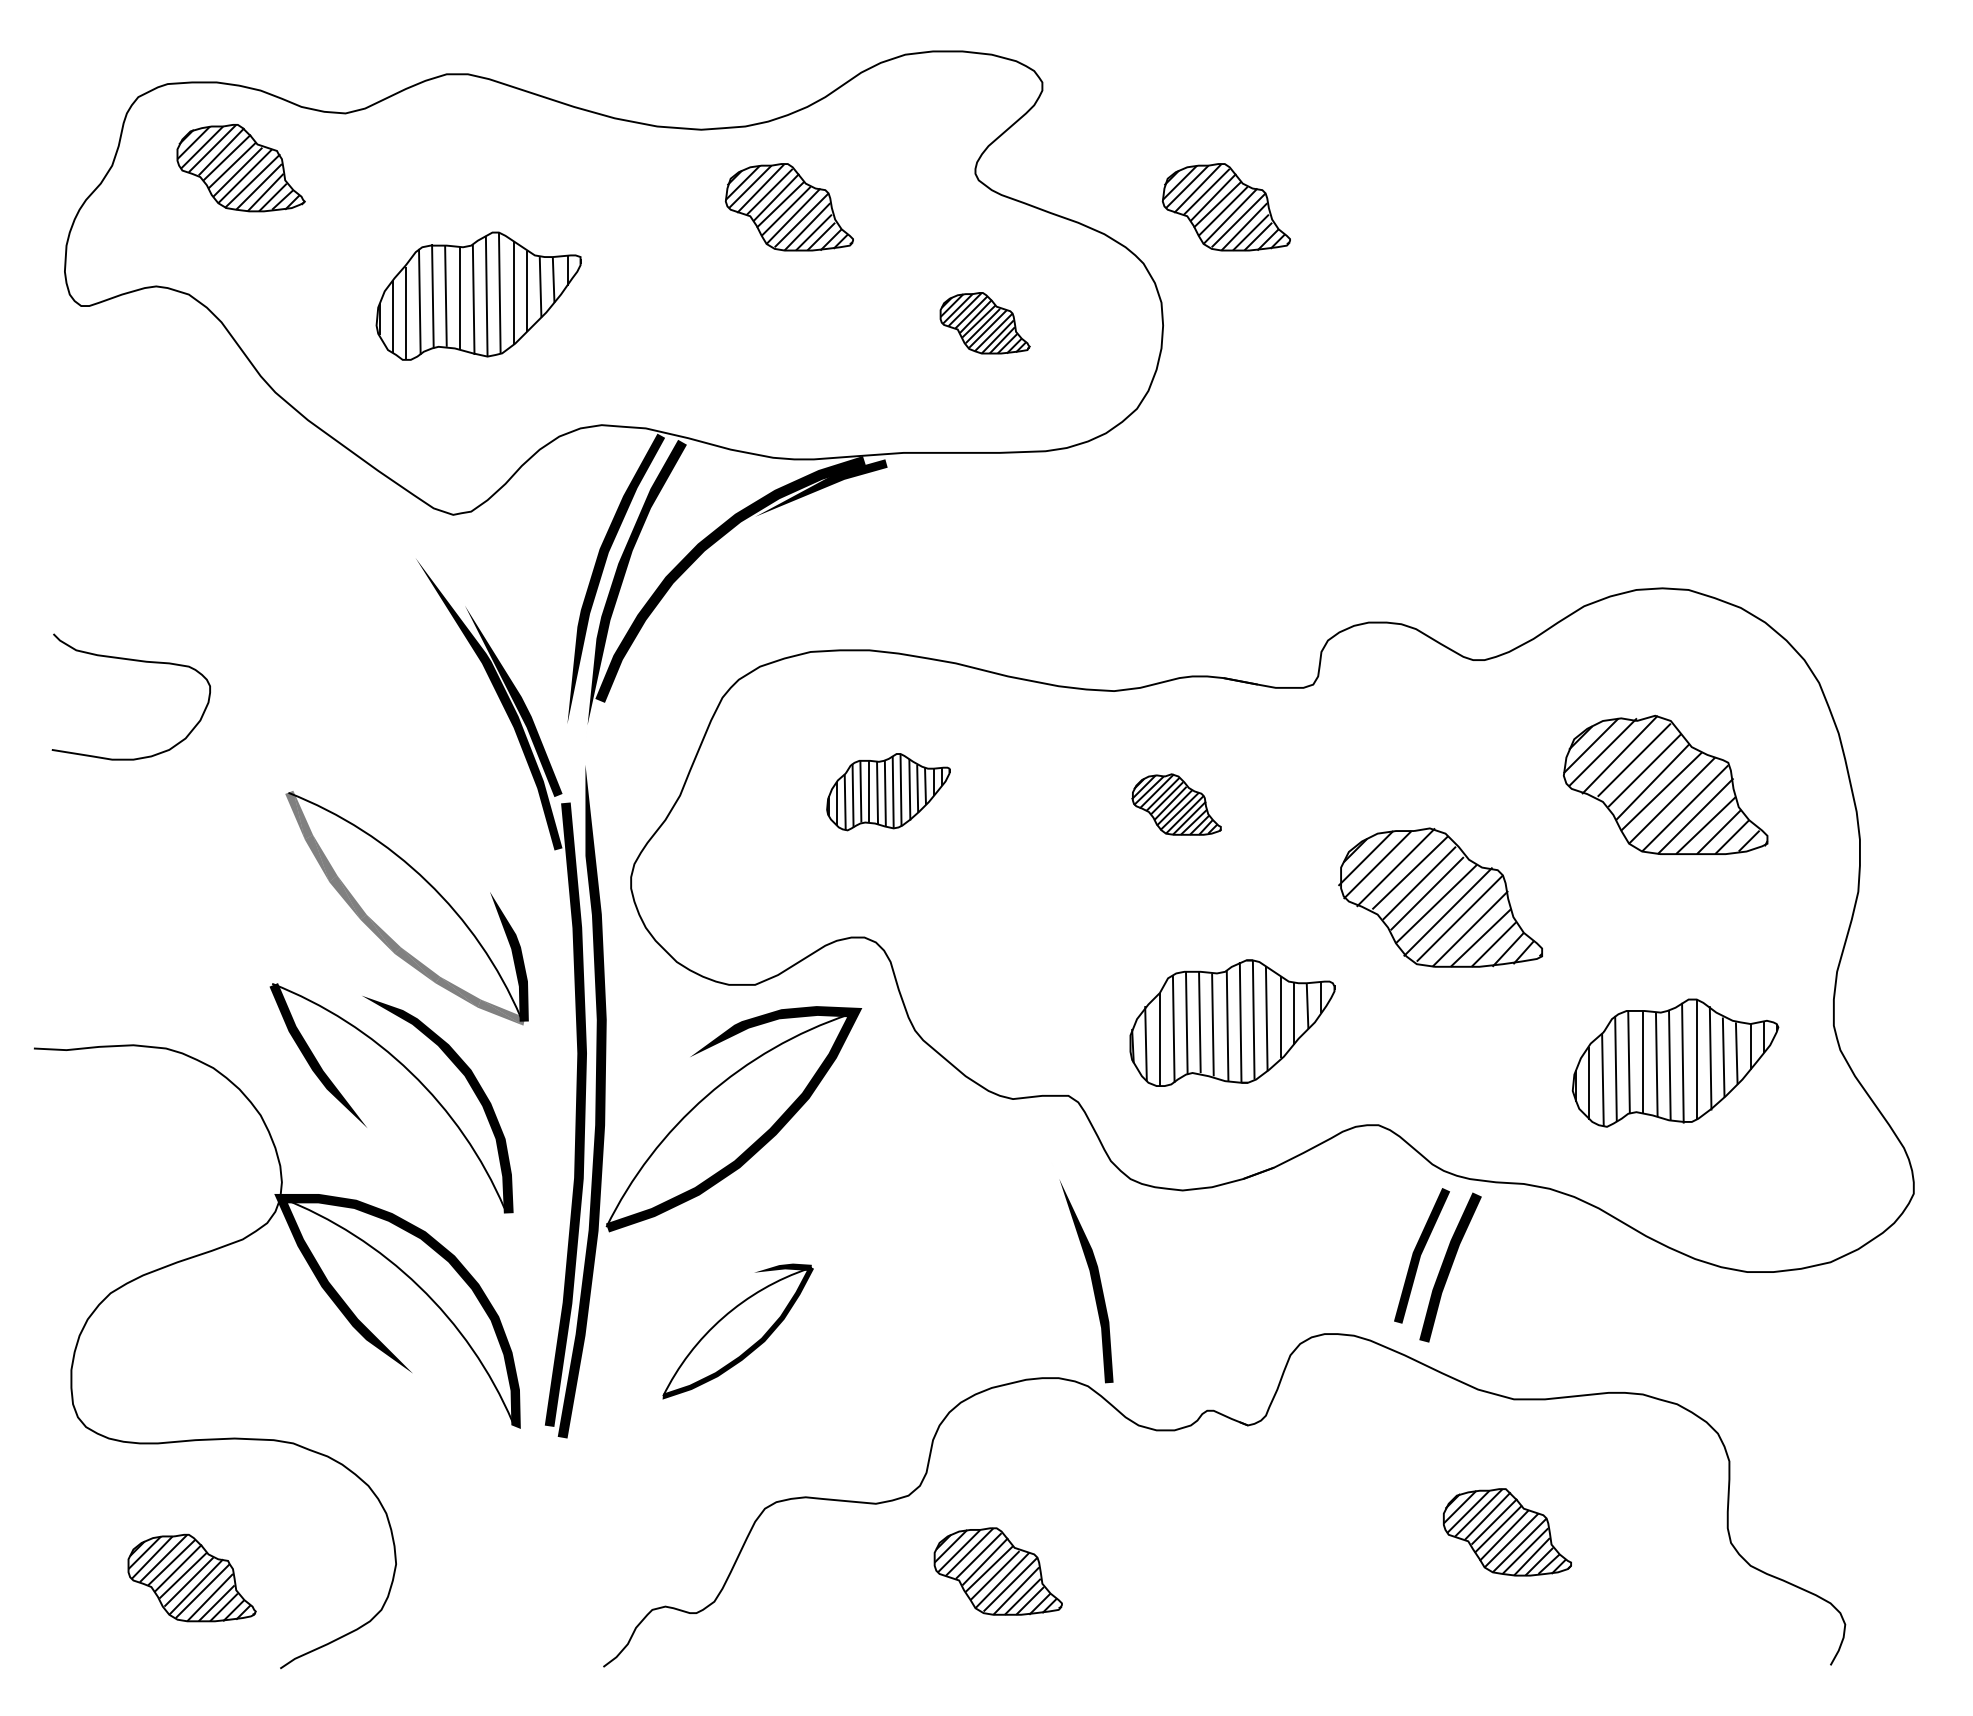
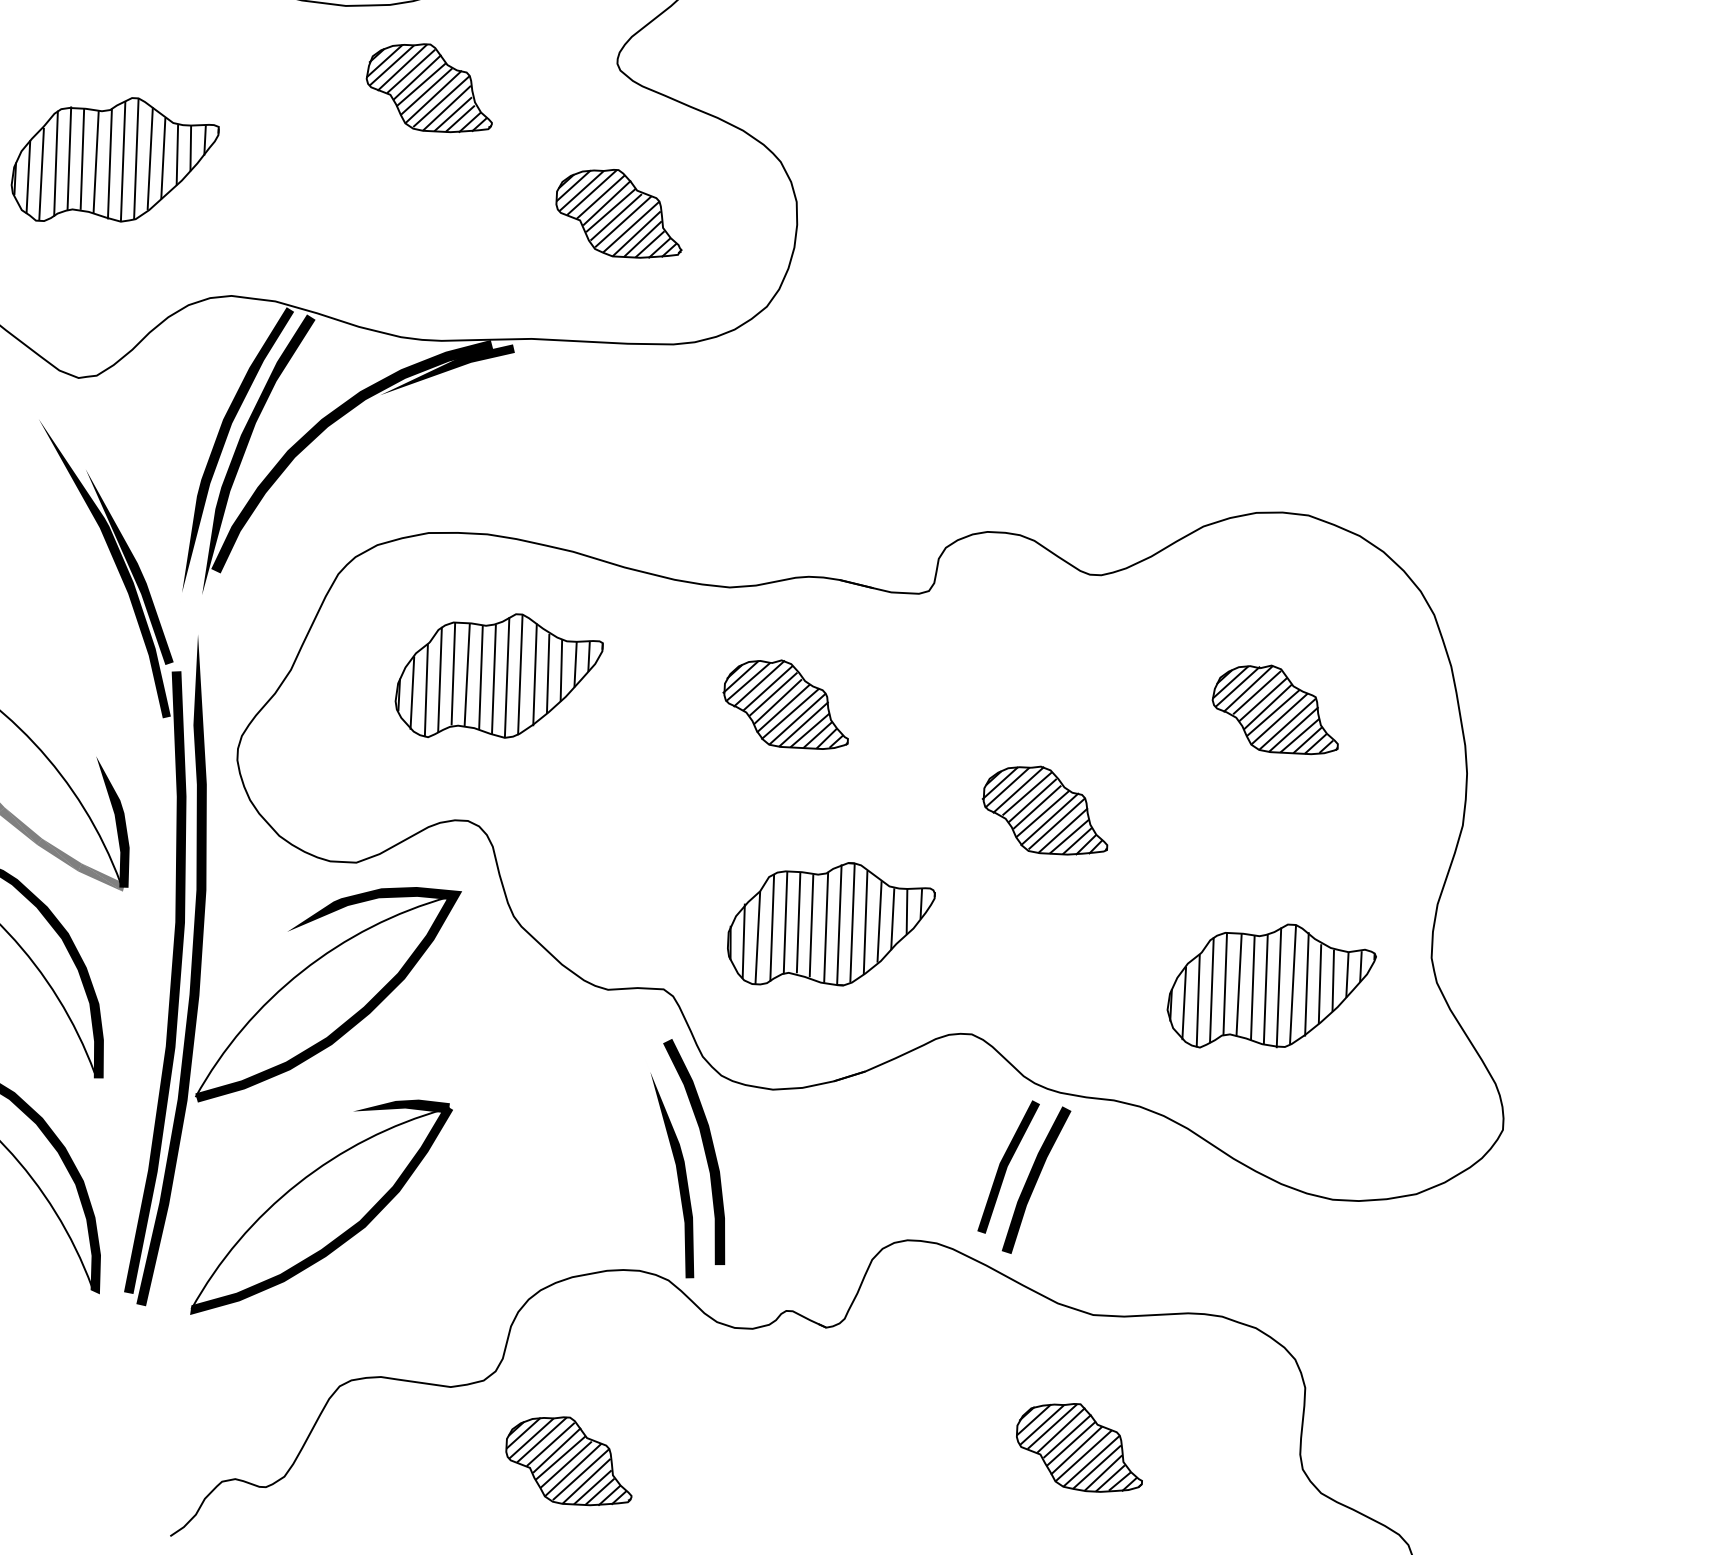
part: (1225, 207) -> (865, 110), removed
part: (984, 323) -> (618, 213), size x1.43
part: (1665, 784) -> (1275, 708), size x0.62
part: (888, 791) -> (499, 676), size x1.67
part: (1176, 804) -> (786, 703), size x1.43
part: (1440, 897) -> (1045, 810), size x0.62
curve: (1116, 1252) -> (703, 1148), added
part: (738, 1331) -> (322, 1208), size x1.67

